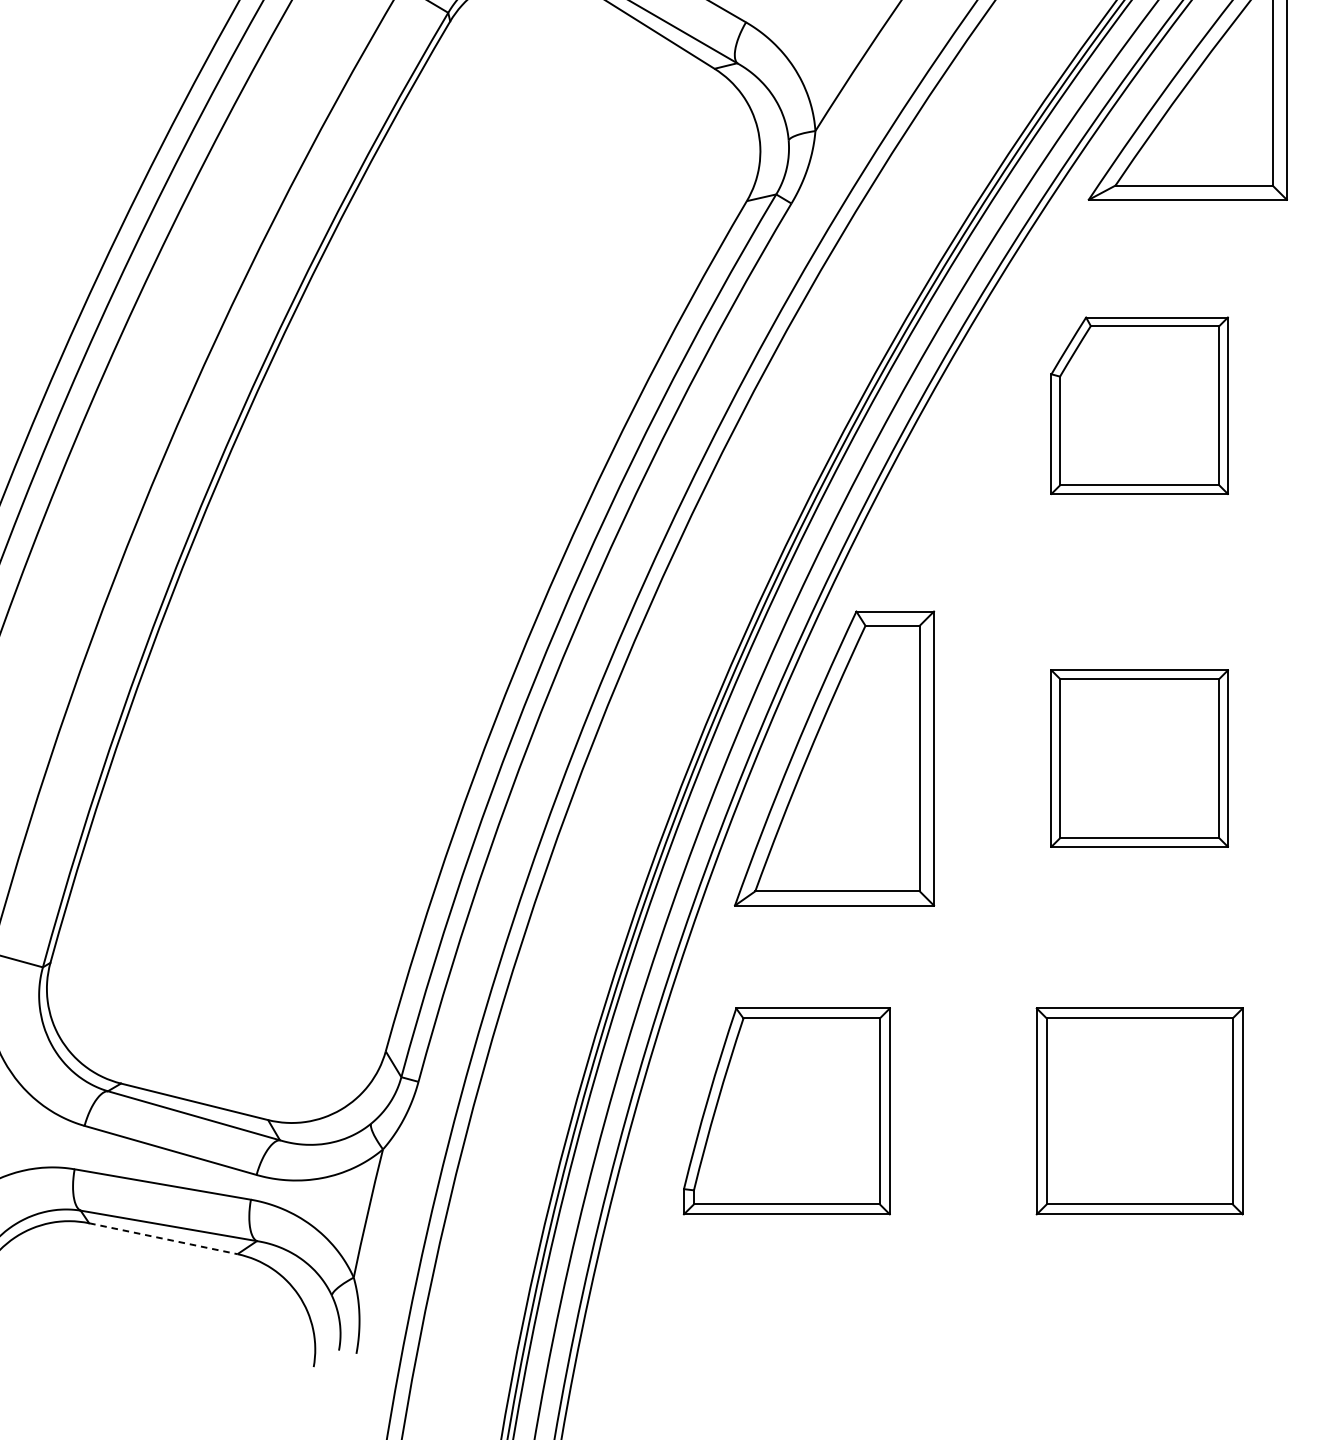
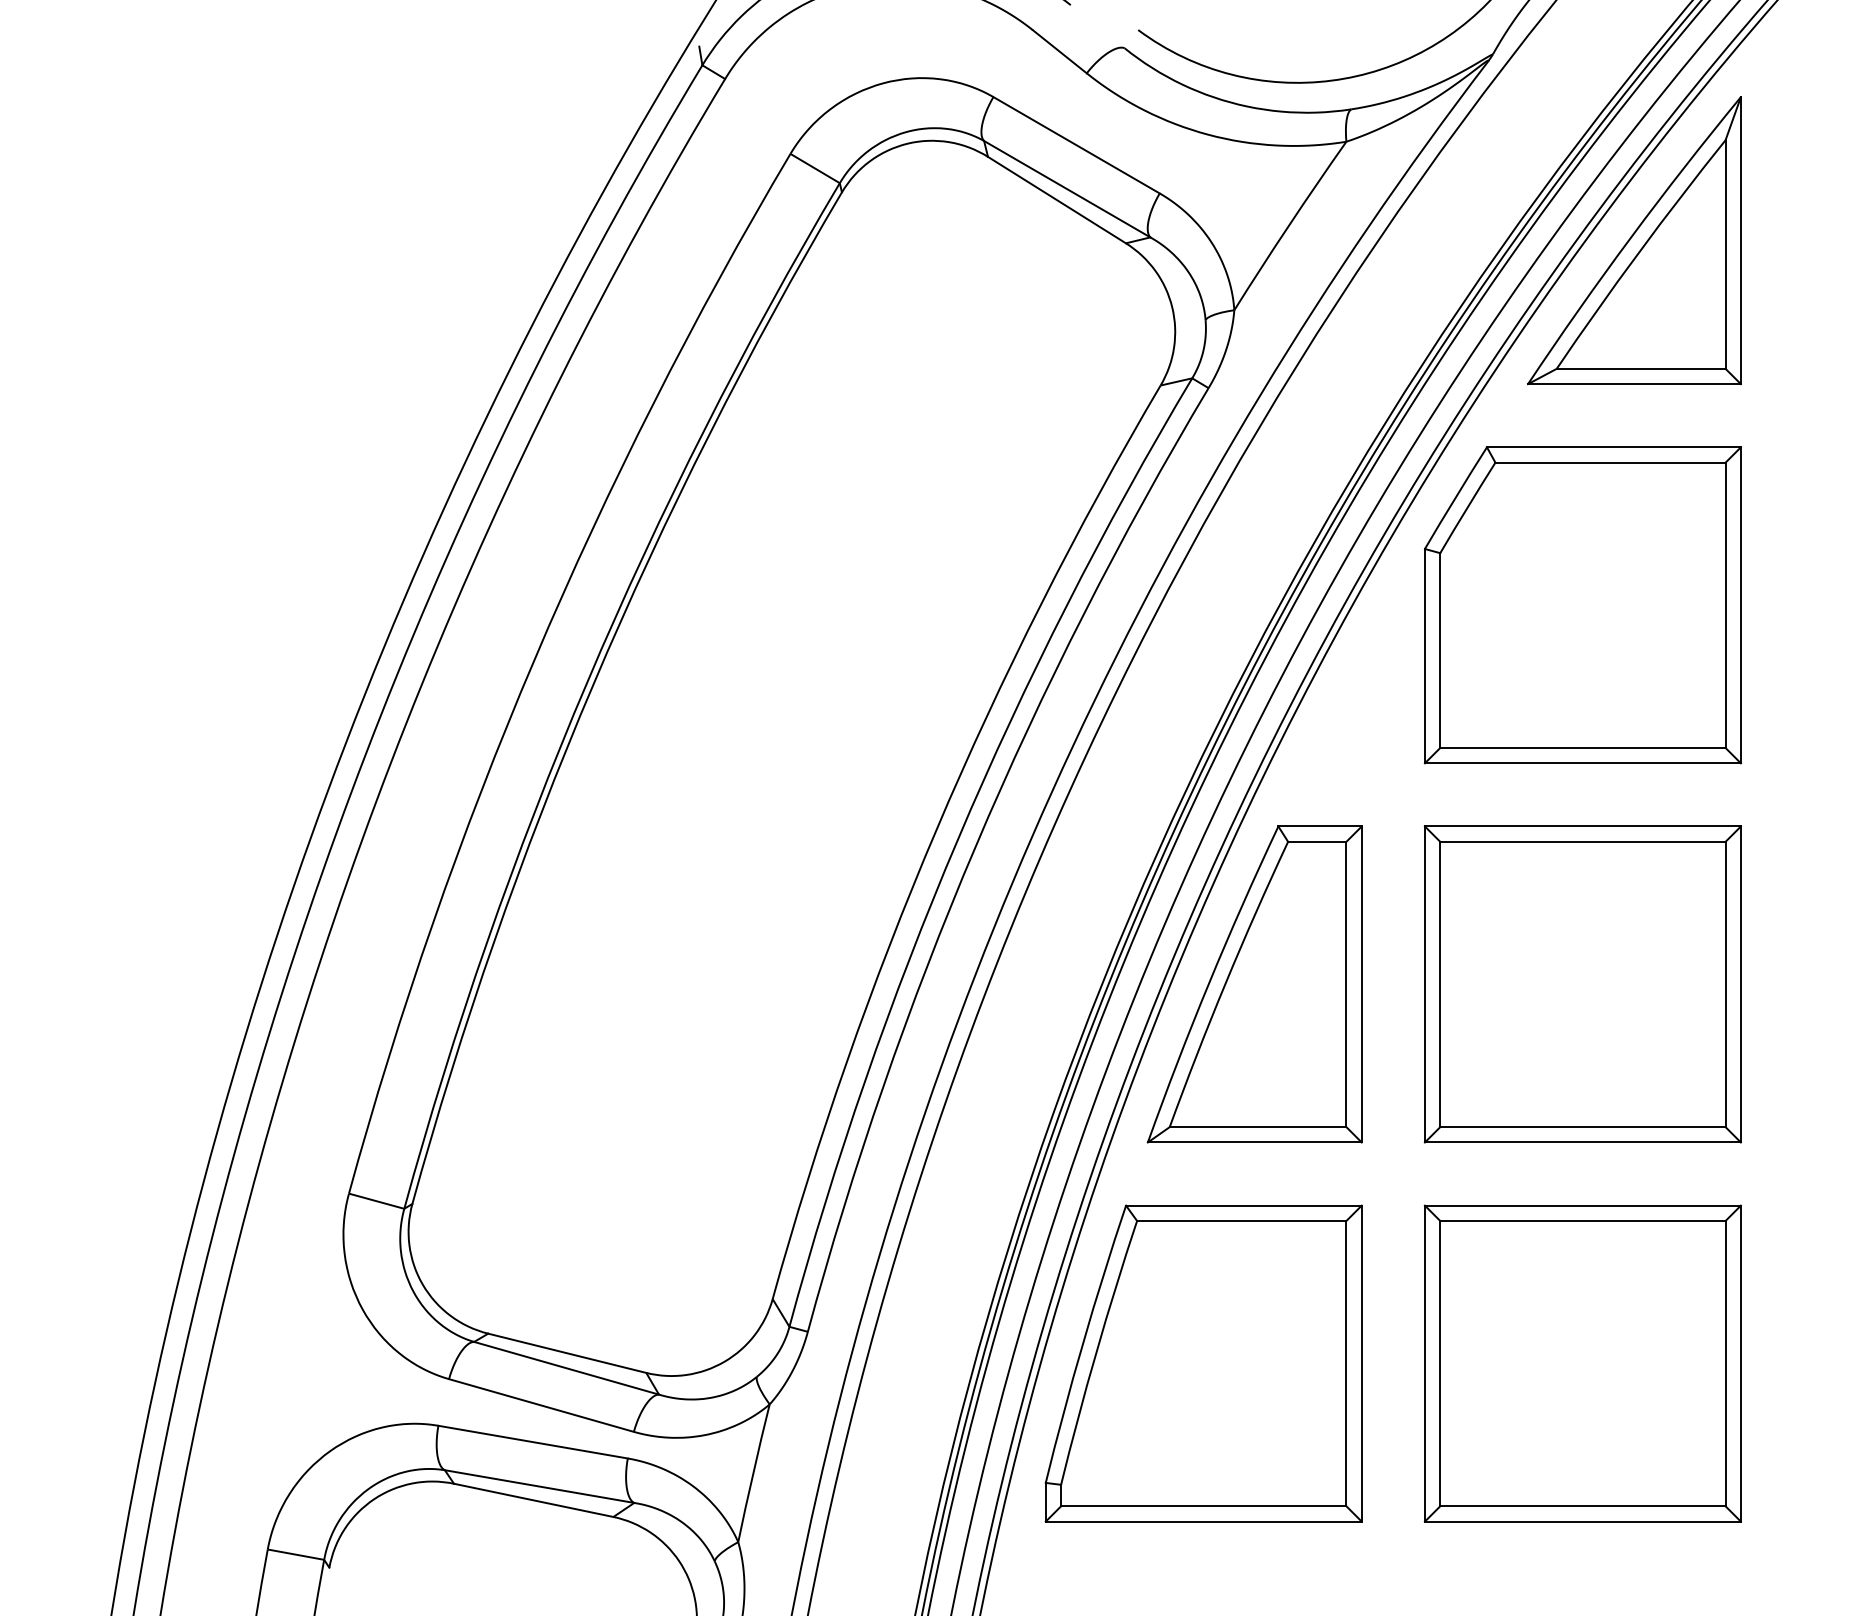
part: (1139, 405) -> (1582, 605), size x1.67
part: (1139, 758) -> (1582, 984), size x1.67
part: (786, 1111) -> (1203, 1363), size x1.43
part: (1139, 1111) -> (1582, 1363), size x1.43
line: (164, 1238) -> (534, 1500), dashed -> solid

